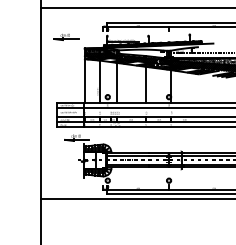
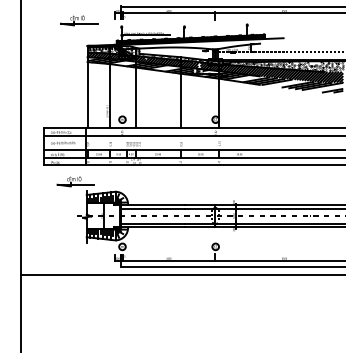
part: (66, 37) -> (79, 21), moved

